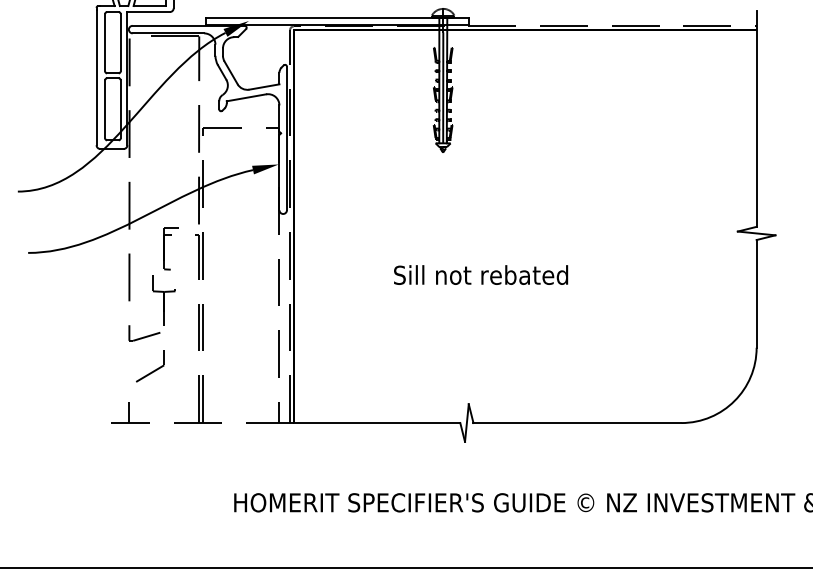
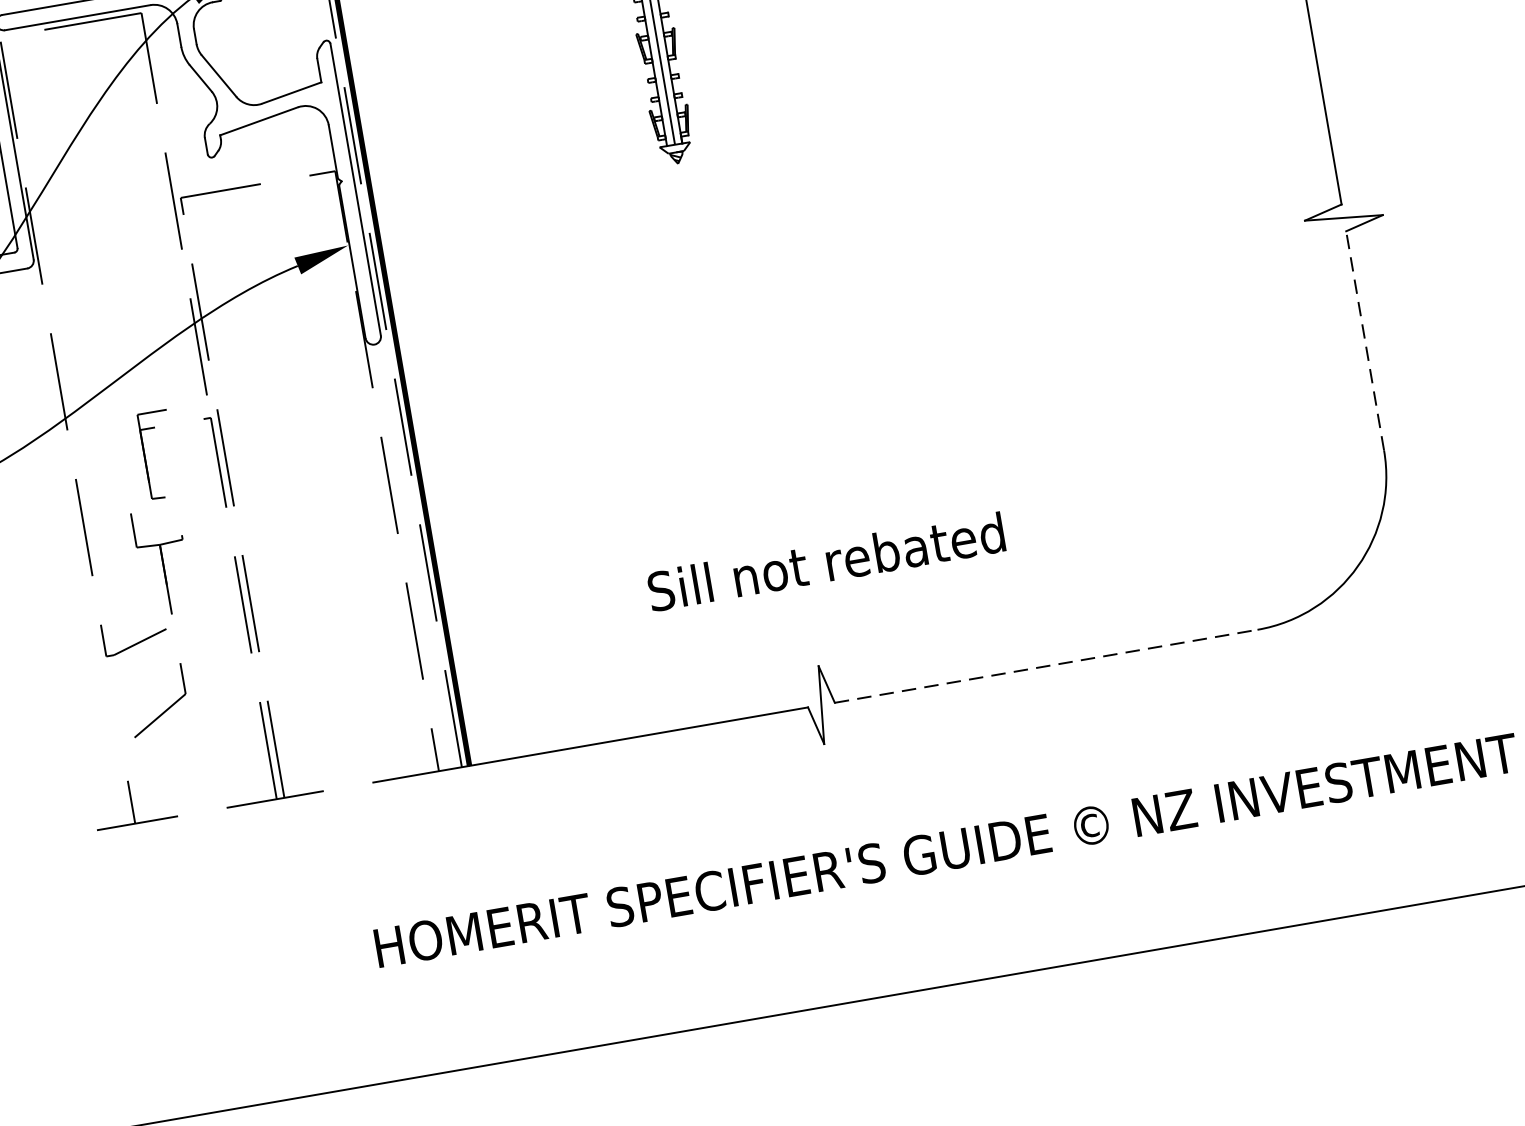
text: (481, 274) -> (827, 560), moved
line: (756, 293) -> (1364, 340), solid -> dashed
line: (577, 423) -> (1046, 667), solid -> dashed

